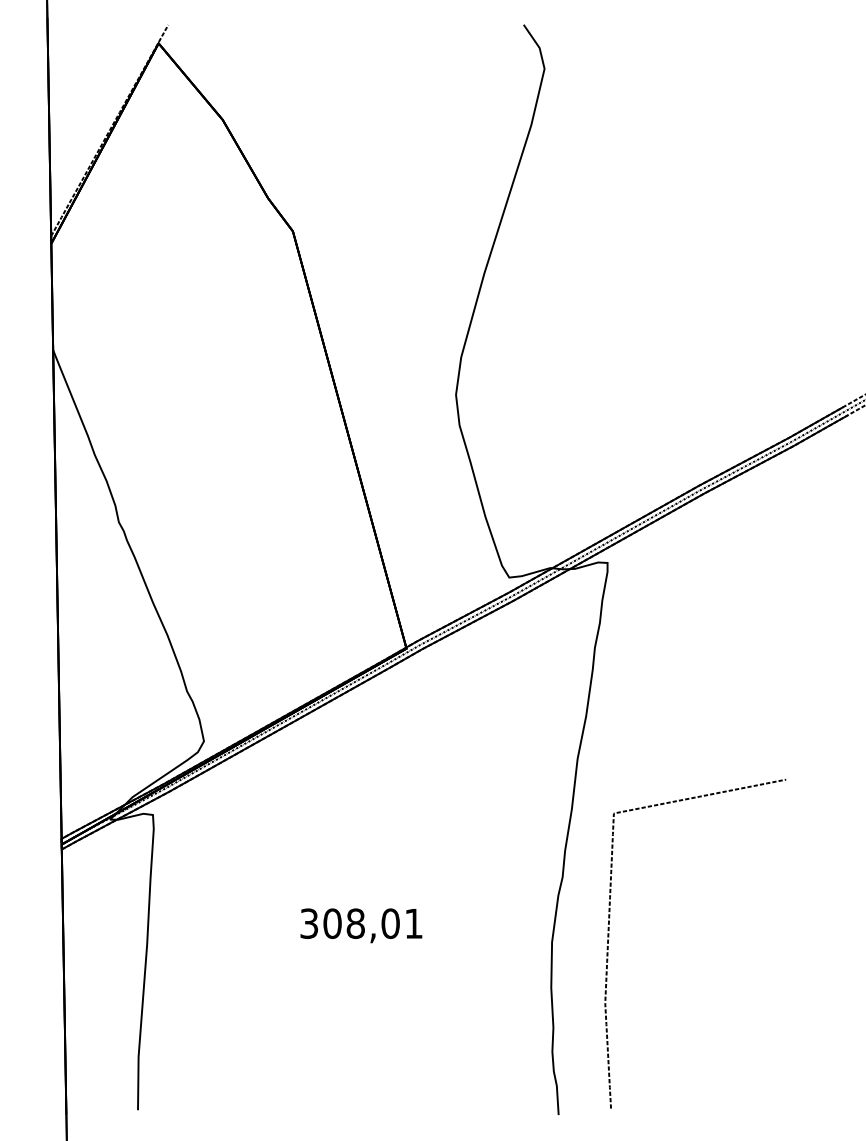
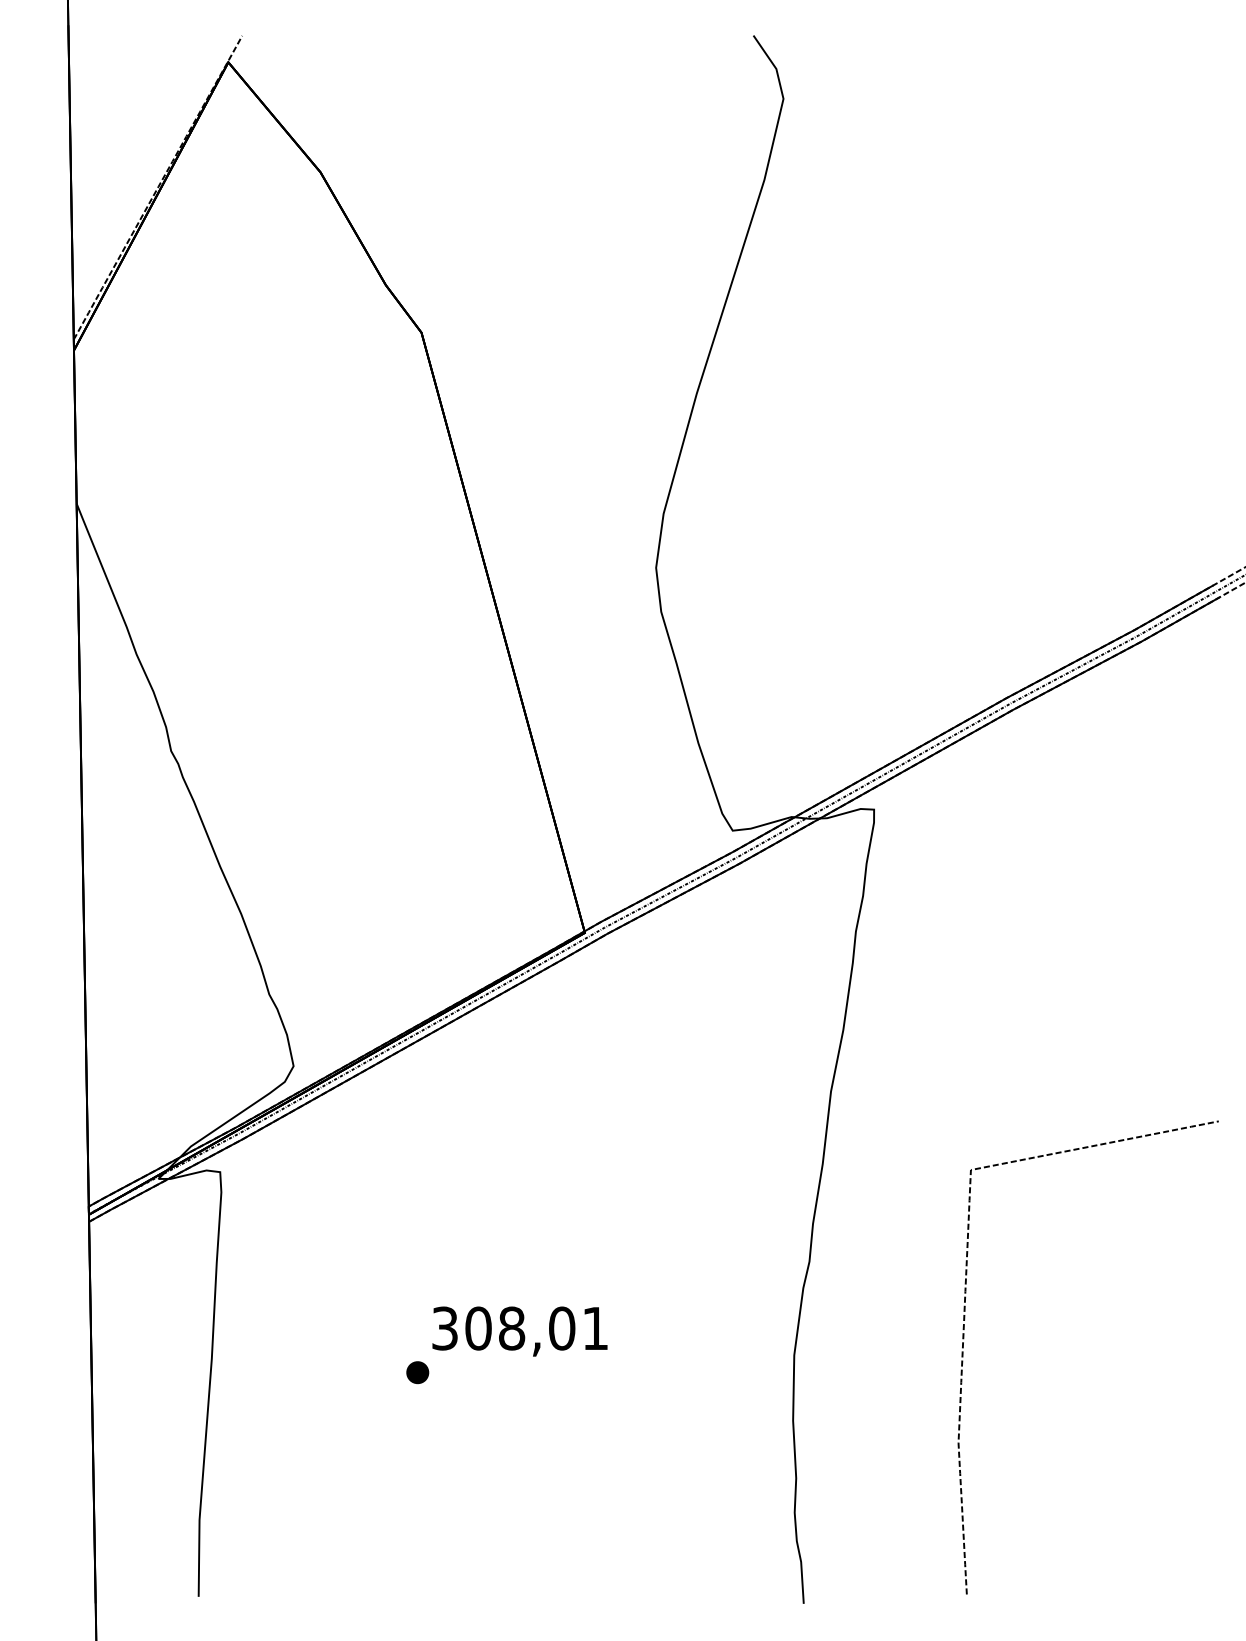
curve: (609, 937) -> (964, 1348), moved
part: (290, 954) -> (418, 1372), added

